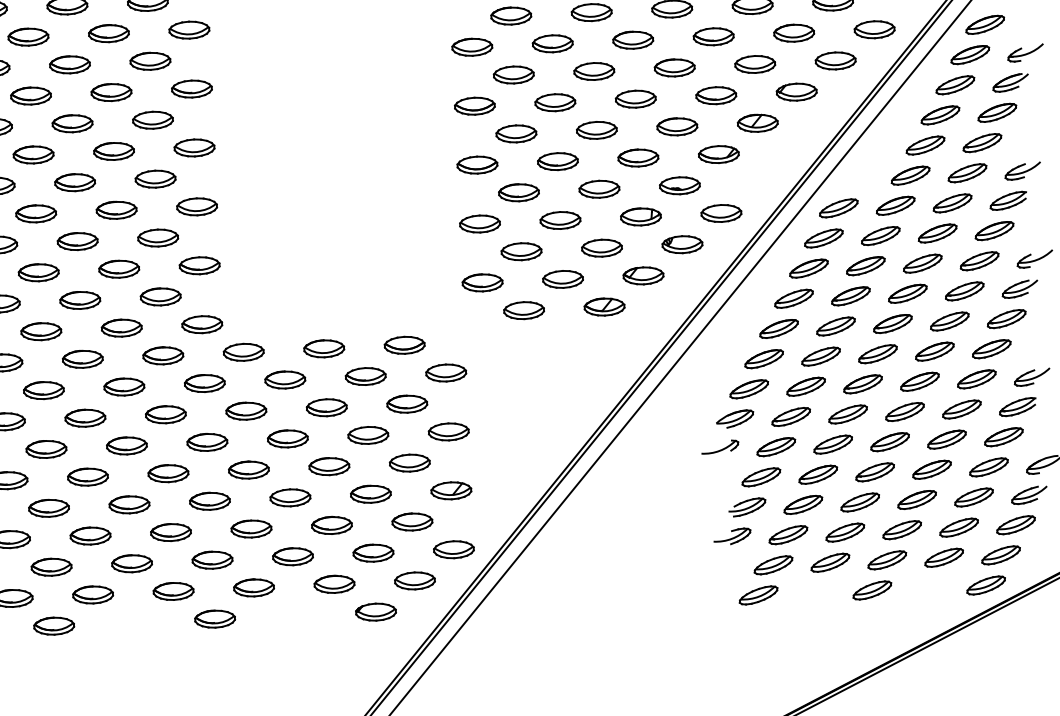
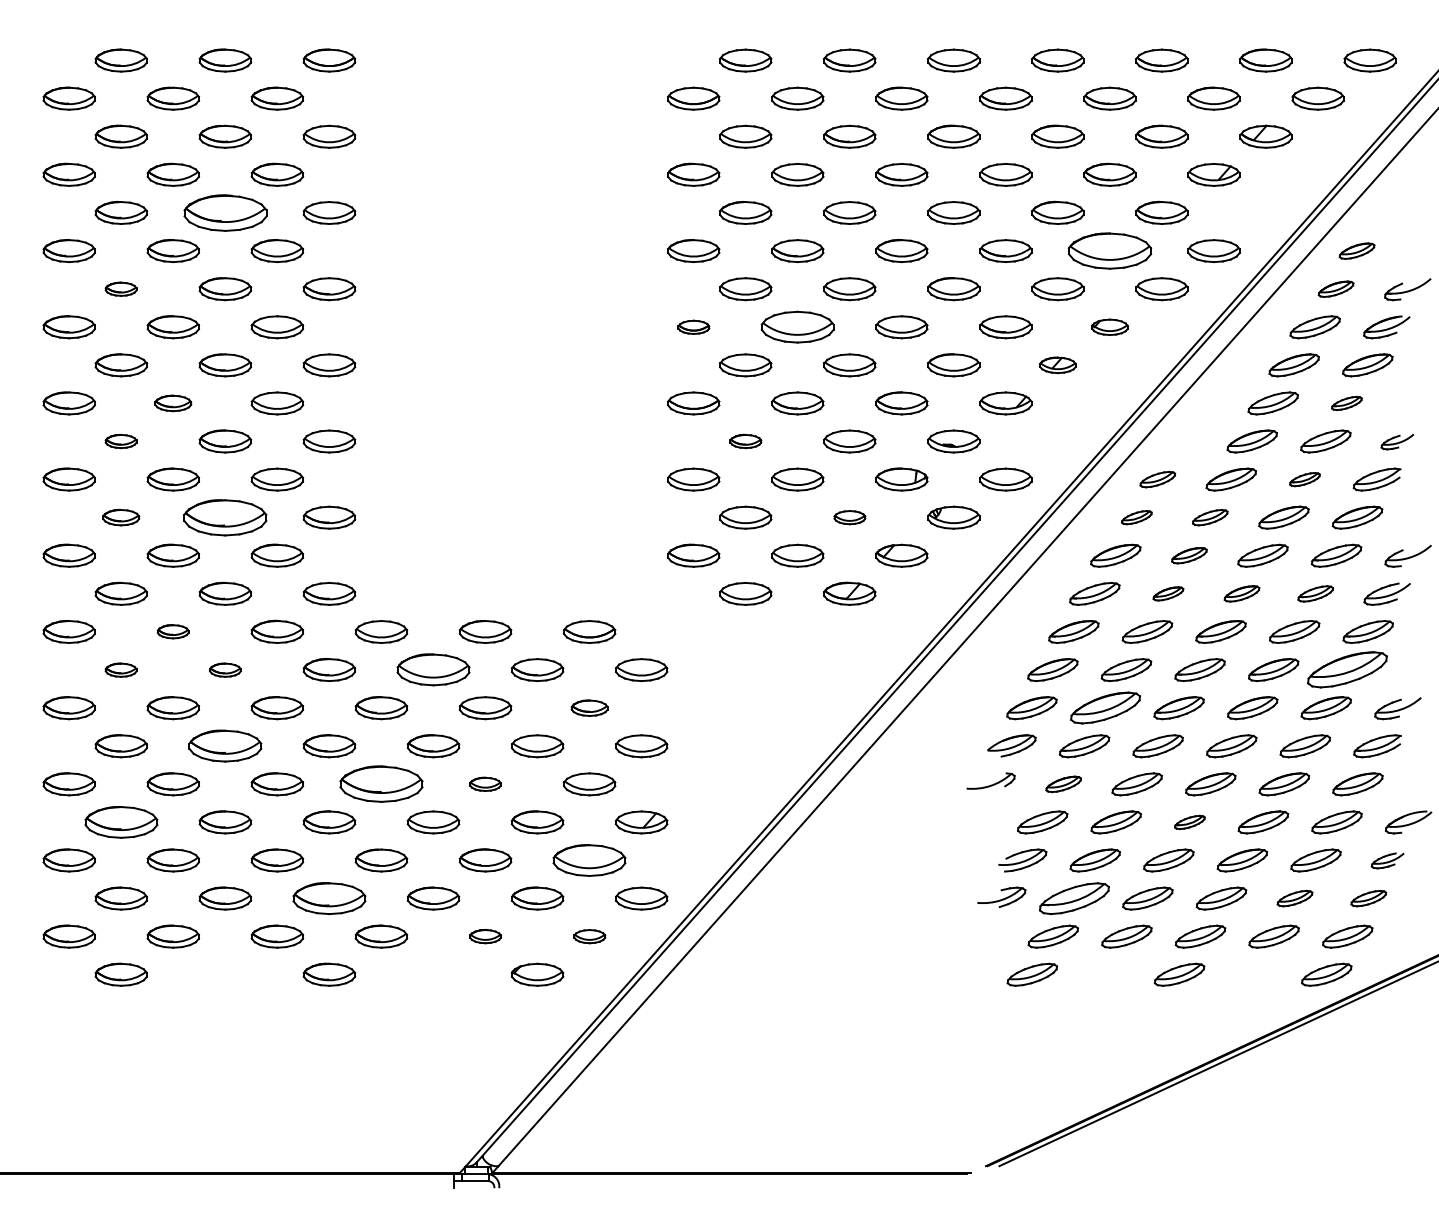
part: (984, 25) -> (1356, 251), size x0.7
part: (793, 32) -> (1109, 250), size x1.6
part: (108, 33) -> (224, 212), size x1.6
part: (969, 55) -> (1335, 289), size x0.7
part: (796, 92) -> (1109, 327), size x0.7
part: (30, 96) -> (120, 289), size x0.6
part: (555, 102) -> (797, 327), size x1.4
part: (474, 106) -> (693, 327), size x0.6
part: (757, 123) -> (1057, 365), size x0.7
part: (982, 143) -> (1346, 403), size x0.6
part: (1022, 170) -> (1397, 441), size x0.7
part: (74, 182) -> (172, 403), size x0.7
part: (518, 192) -> (745, 441), size x0.6
part: (952, 203) -> (1304, 479), size x0.6
part: (838, 208) -> (1157, 479), size x0.7
part: (35, 213) -> (120, 441), size x0.6
part: (880, 235) -> (1209, 517), size x0.7
part: (823, 238) -> (1136, 517), size x0.6
part: (601, 248) -> (849, 517), size x0.6
part: (865, 265) -> (1189, 555), size x0.7
part: (119, 269) -> (225, 517), size x1.6
part: (38, 272) -> (120, 517), size x0.7
part: (964, 291) -> (1315, 593), size x0.7
part: (907, 293) -> (1241, 593), size x0.7
part: (850, 296) -> (1168, 593), size x0.6
part: (991, 349) -> (1346, 670), size x1.6
part: (82, 359) -> (172, 631), size x0.6
part: (285, 380) -> (433, 670), size x1.4
part: (124, 387) -> (225, 670), size x0.6
part: (806, 387) -> (1105, 708), size x1.4
part: (43, 390) -> (120, 670), size x0.6
part: (407, 404) -> (589, 708), size x0.7
part: (127, 446) -> (225, 746), size x1.4
part: (776, 447) -> (1063, 784), size x0.7
part: (329, 466) -> (485, 784), size x0.6
part: (248, 470) -> (381, 784), size x1.6
part: (874, 472) -> (1189, 822), size x0.6
part: (1029, 495) -> (1387, 860), size x0.7
part: (48, 508) -> (120, 822), size x1.4
part: (412, 522) -> (589, 860), size x1.4
part: (1015, 525) -> (1368, 898), size x0.7
part: (958, 527) -> (1294, 898), size x0.7
part: (787, 535) -> (1073, 898), size x1.4
part: (212, 560) -> (329, 898), size x1.4
part: (414, 580) -> (589, 936), size x0.6
part: (334, 584) -> (485, 936), size x0.6

